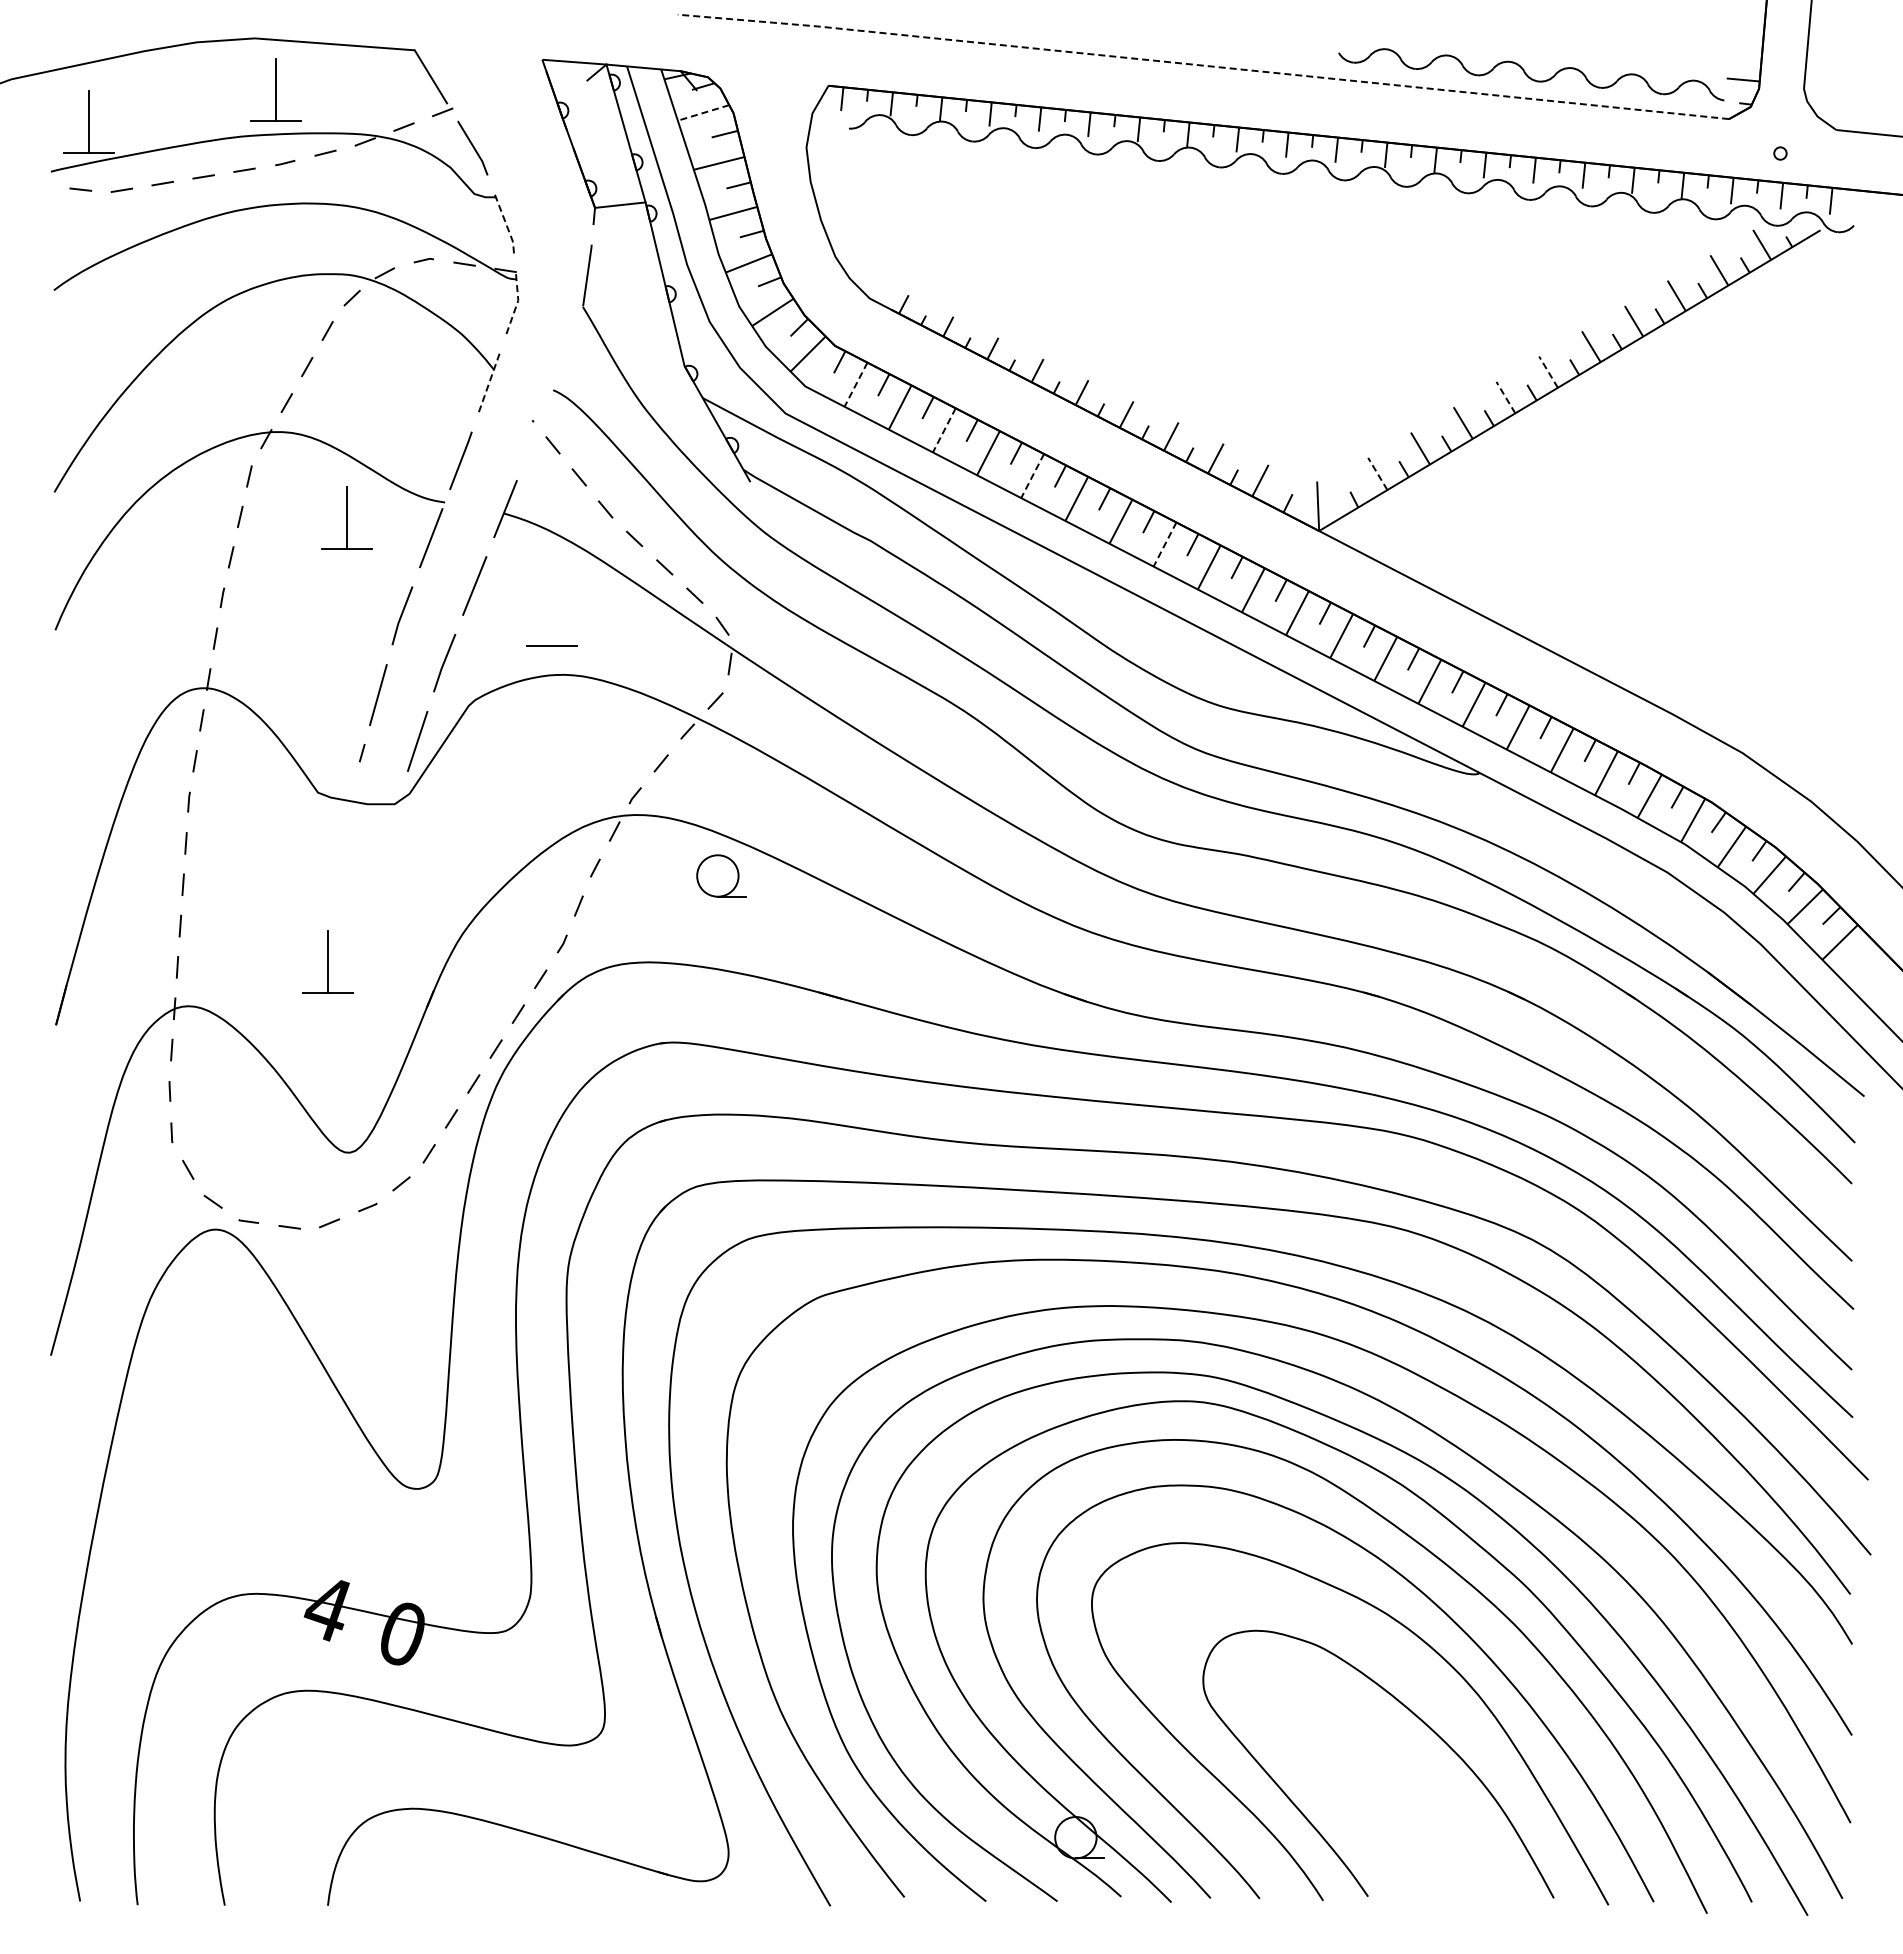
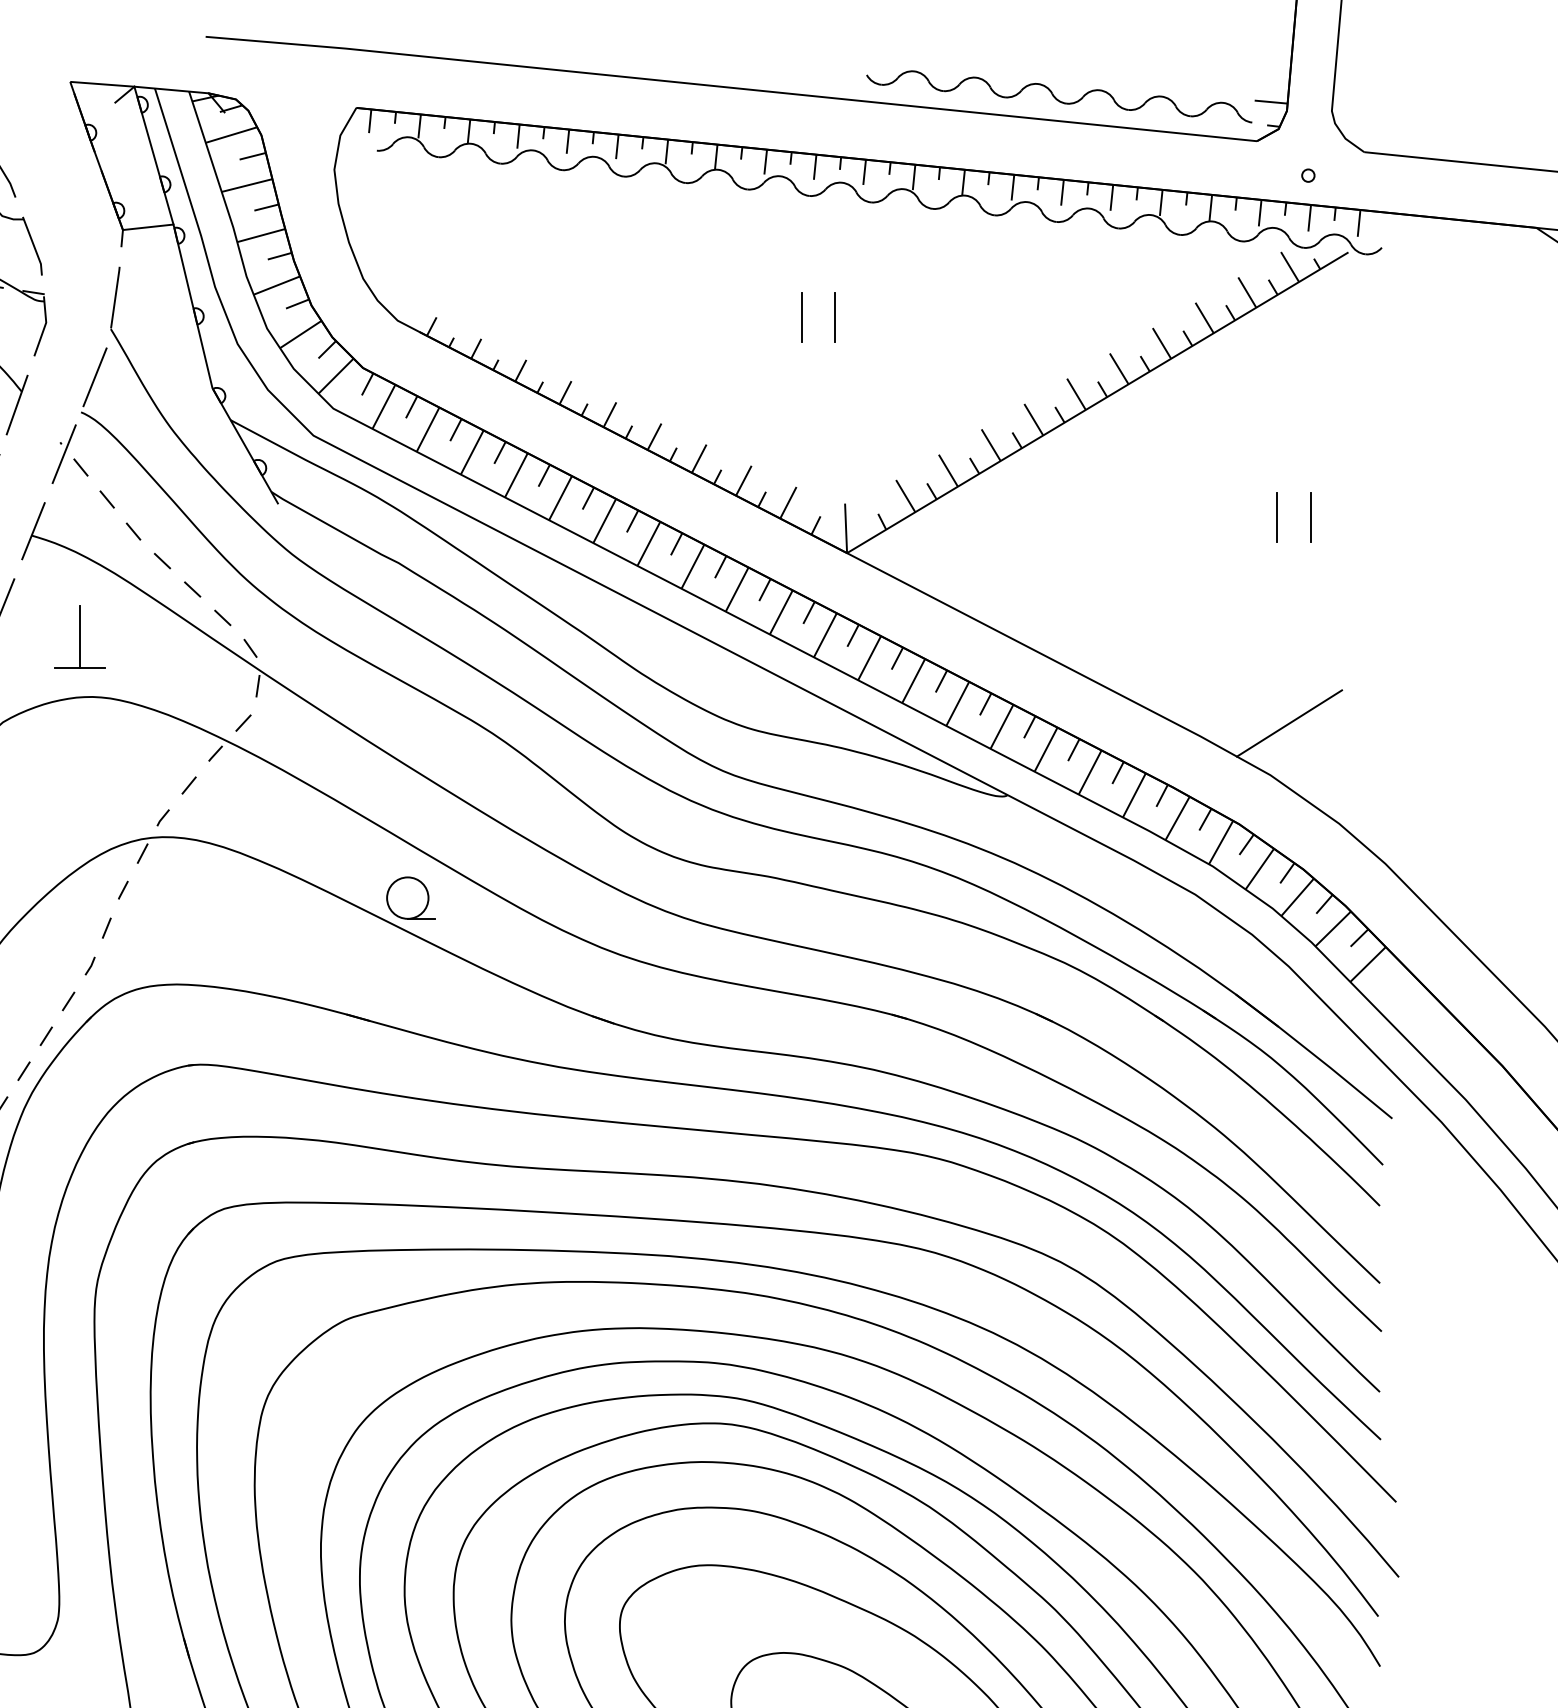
line: (1202, 65) -> (730, 87), dashed -> solid
line: (703, 112) -> (231, 134), dashed -> solid
line: (506, 224) -> (34, 246), dashed -> solid
line: (1273, 295) -> (801, 317), added
line: (1307, 295) -> (835, 317), added
line: (517, 304) -> (45, 326), dashed -> solid
line: (566, 355) -> (94, 377), added
line: (1548, 371) -> (1076, 393), dashed -> solid
line: (489, 383) -> (17, 405), dashed -> solid
line: (856, 384) -> (384, 406), dashed -> solid
line: (1505, 397) -> (1033, 419), dashed -> solid
line: (944, 430) -> (472, 452), dashed -> solid
line: (535, 431) -> (63, 453), added
line: (1377, 474) -> (905, 496), dashed -> solid
line: (1032, 476) -> (560, 498), dashed -> solid
line: (1749, 495) -> (1277, 517), added
line: (1782, 495) -> (1310, 517), added
line: (1165, 544) -> (693, 566), dashed -> solid
line: (551, 614) -> (79, 636), added
line: (1761, 701) -> (1289, 723), added
part: (721, 875) -> (411, 897), moved

